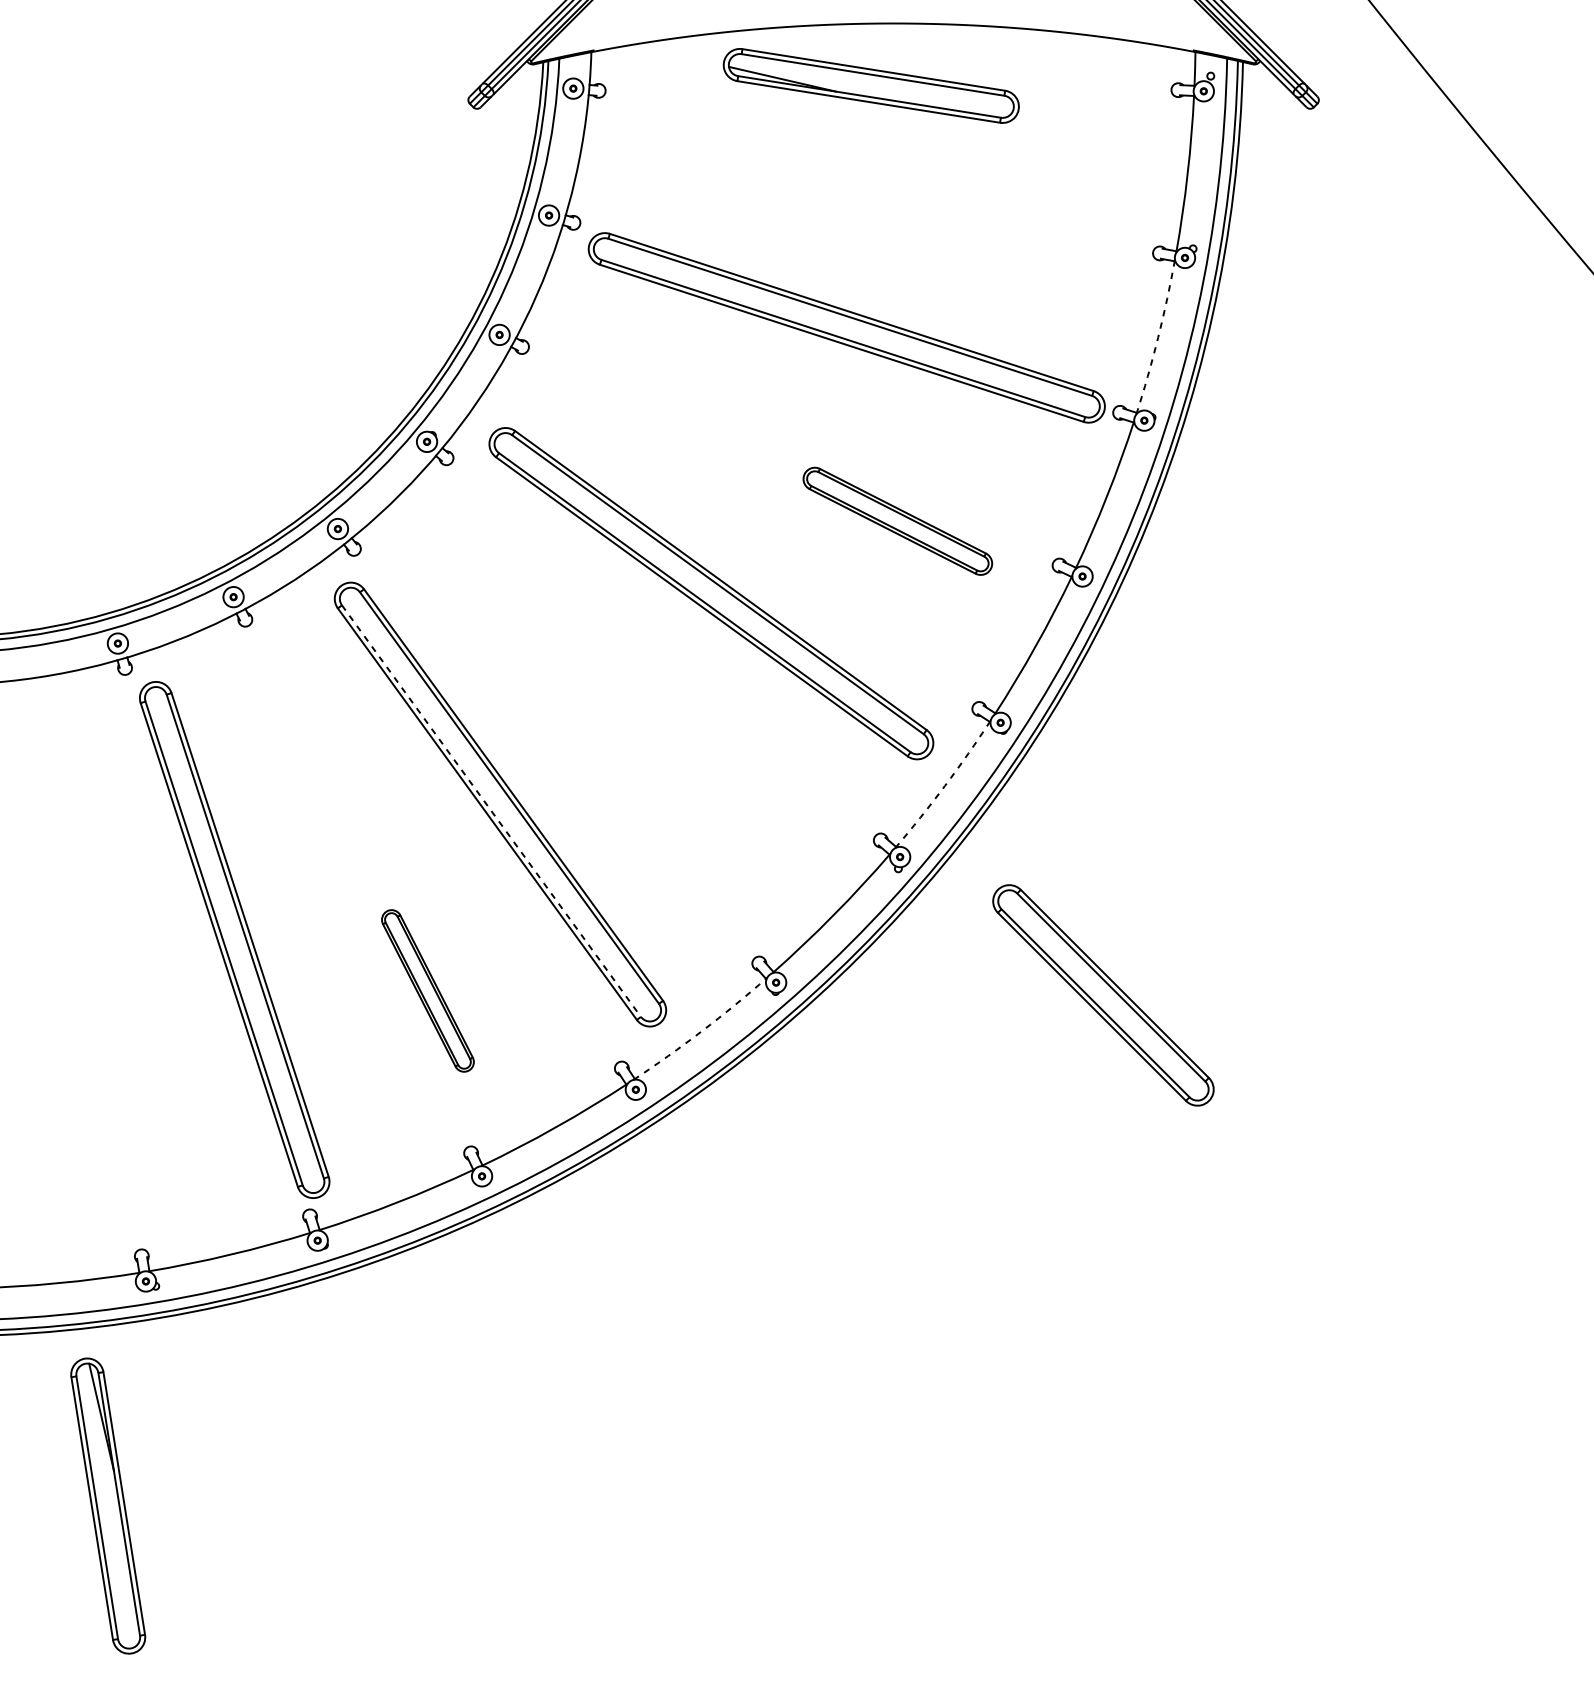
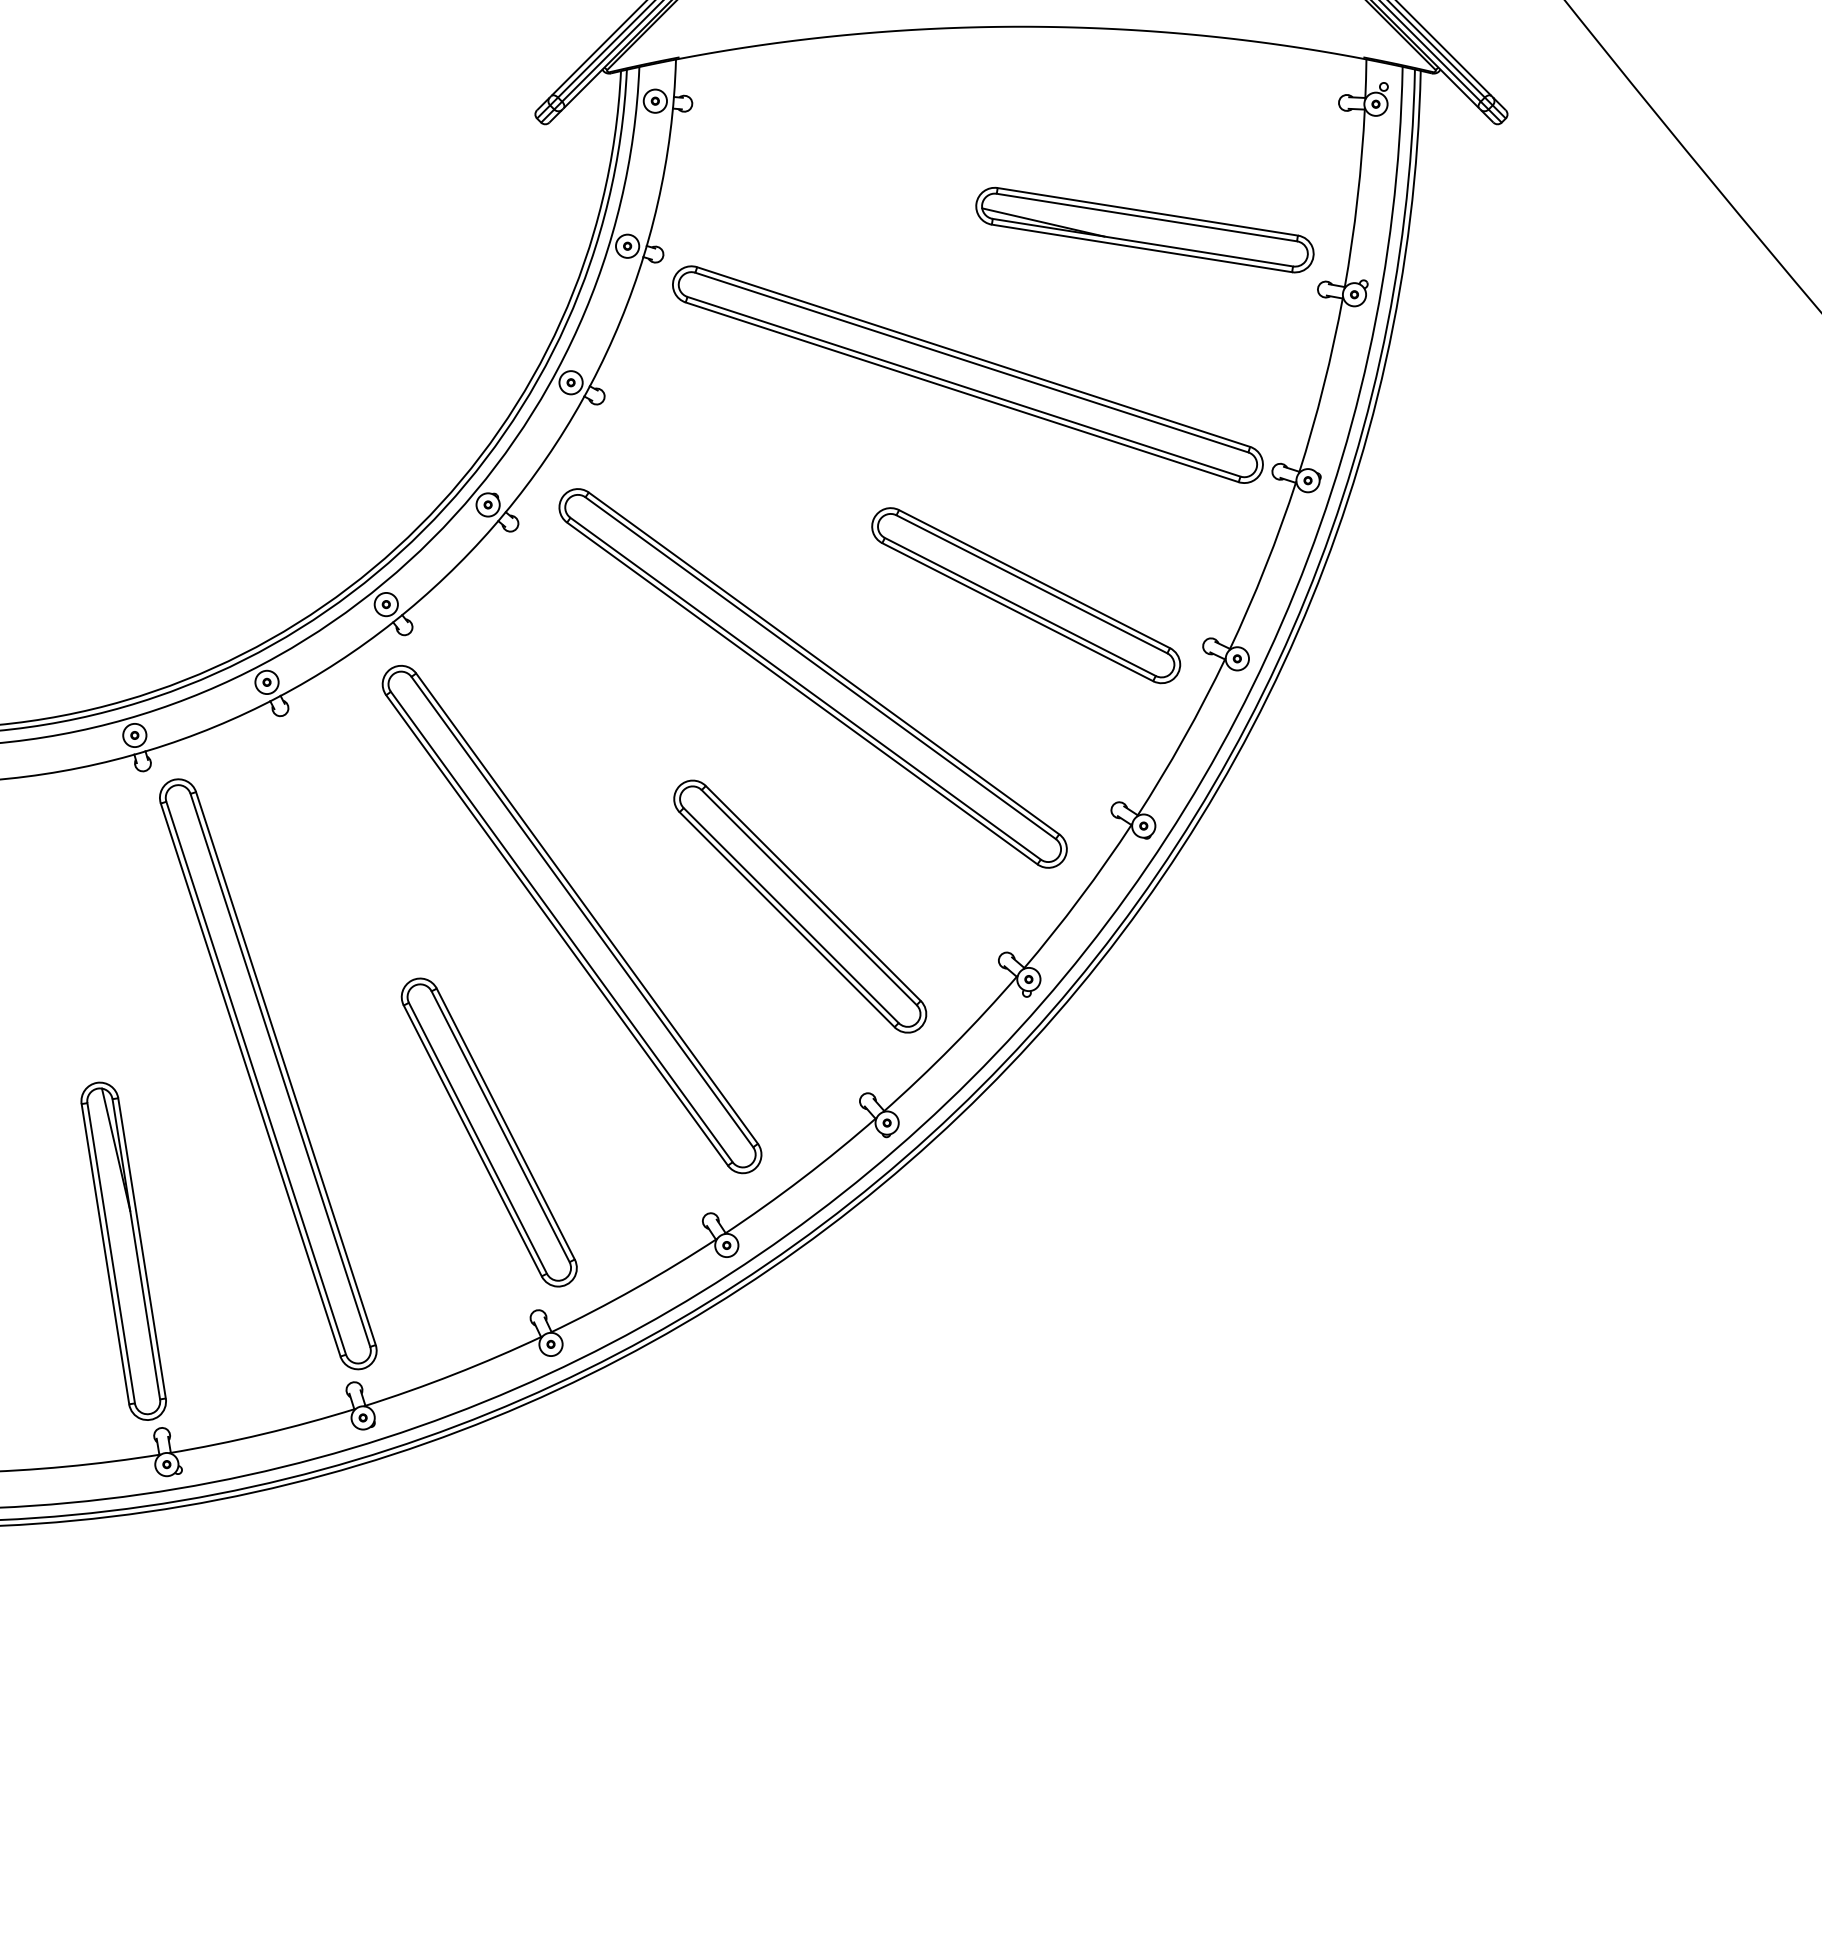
part: (870, 85) -> (1144, 229), moved
arc: (1157, 337) -> (1323, 385), dashed -> solid
part: (898, 521) -> (1026, 595), size x1.43
arc: (945, 786) -> (1080, 898), dashed -> solid
line: (491, 811) -> (561, 927), dashed -> solid
part: (427, 990) -> (488, 1132), size x1.67
part: (1103, 995) -> (800, 906), moved
arc: (702, 1031) -> (802, 1178), dashed -> solid
part: (108, 1505) -> (123, 1250), moved

